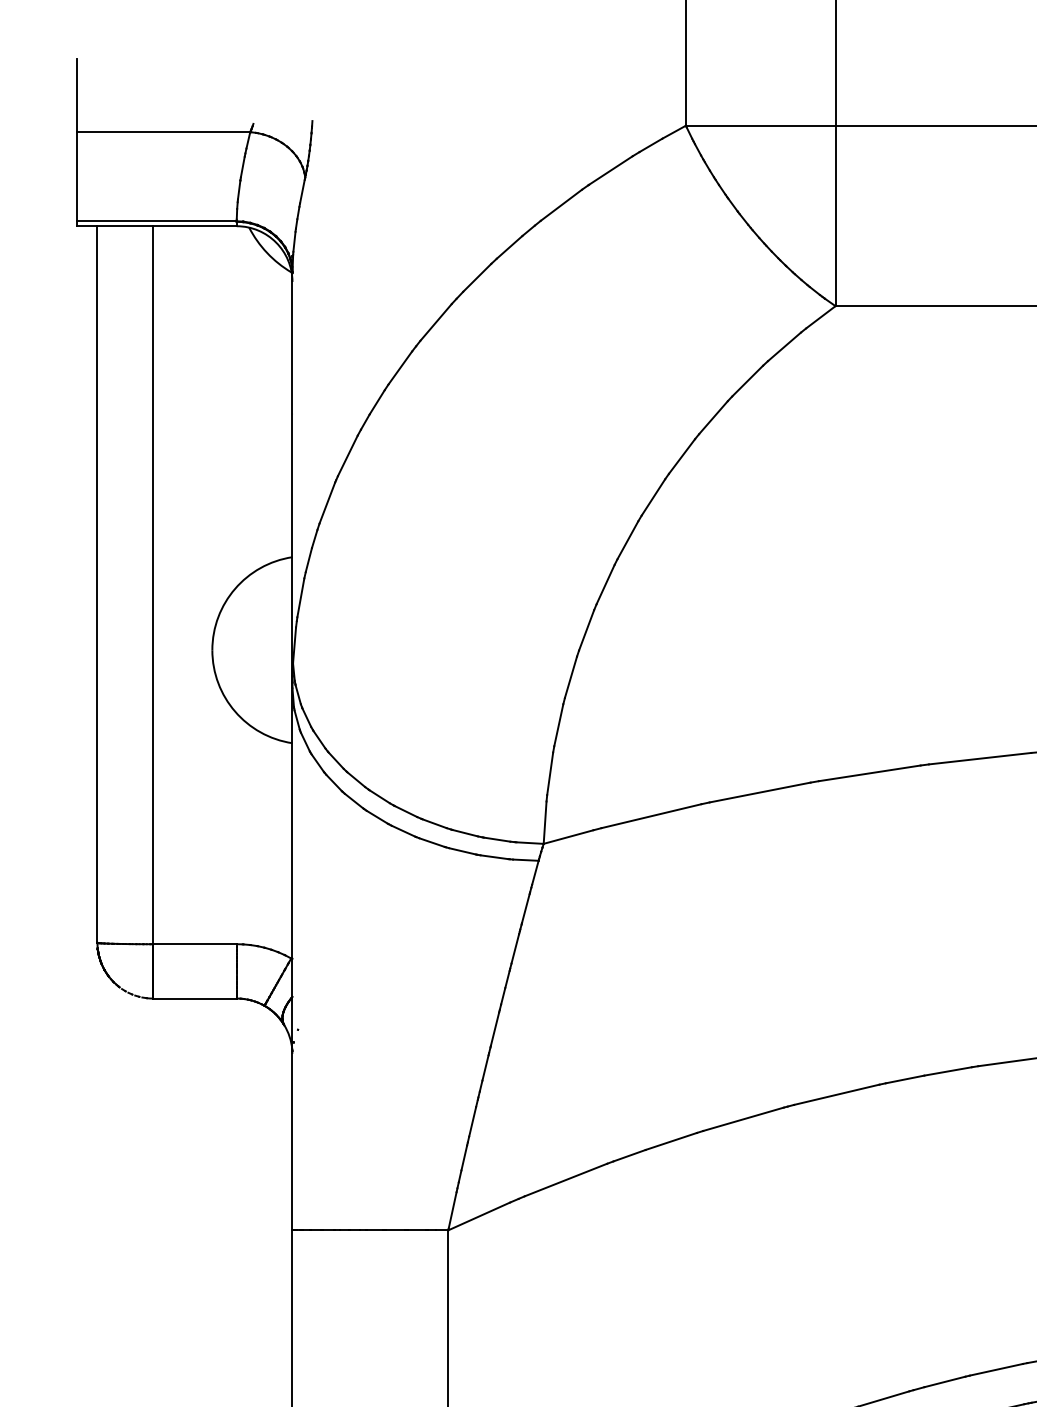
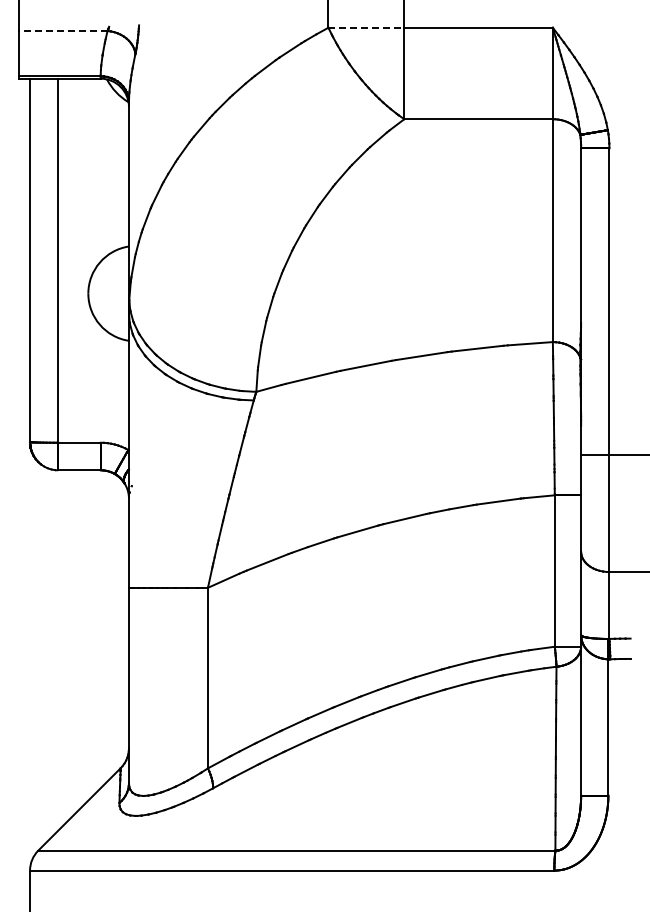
line: (760, 125) -> (366, 27), solid -> dashed
line: (163, 133) -> (63, 31), solid -> dashed

